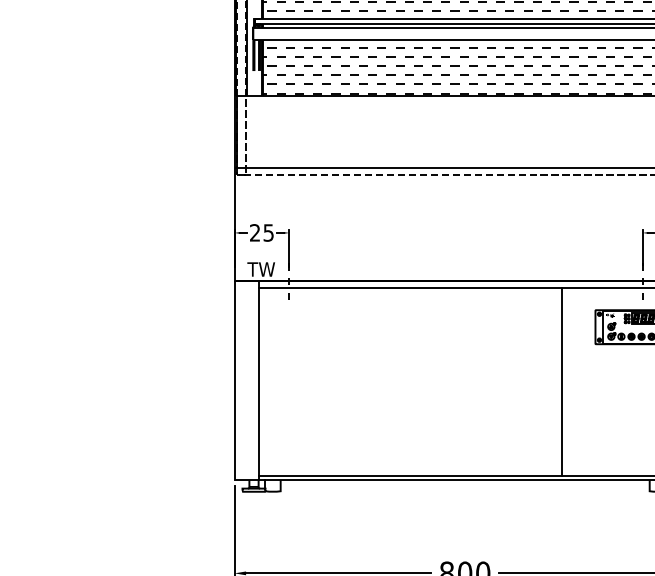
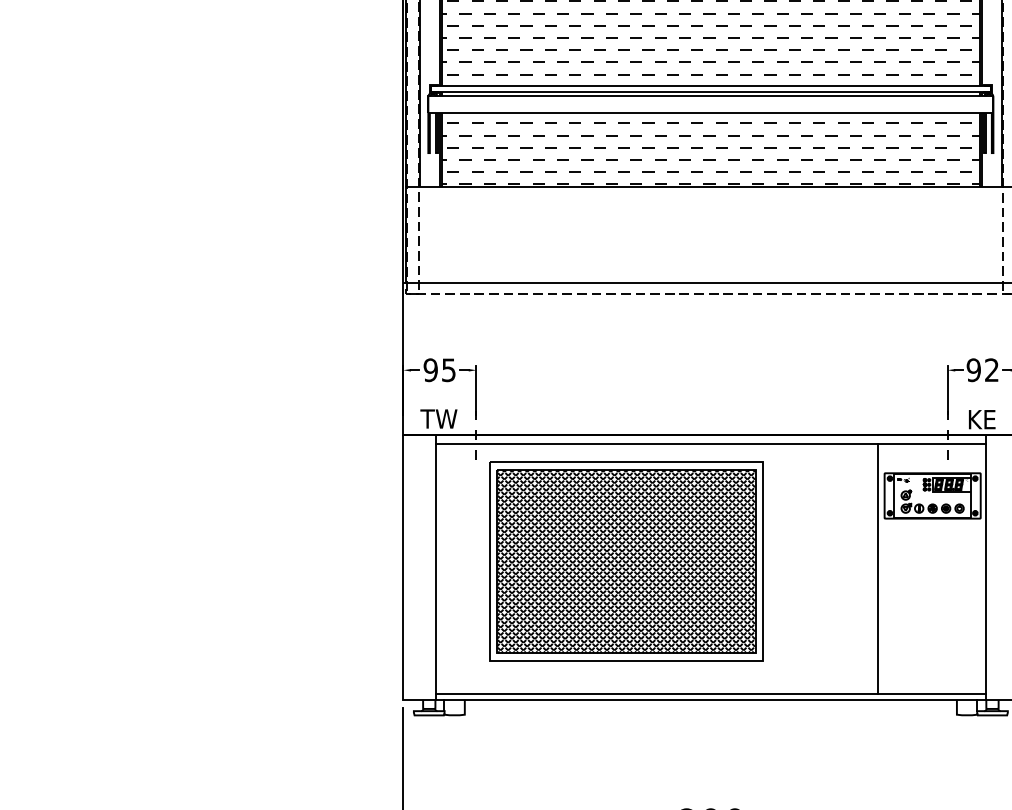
text: (254, 233) -> (430, 370), 25 -> 95
part: (401, 376) -> (626, 561), added
line: (561, 381) -> (878, 568), moved

